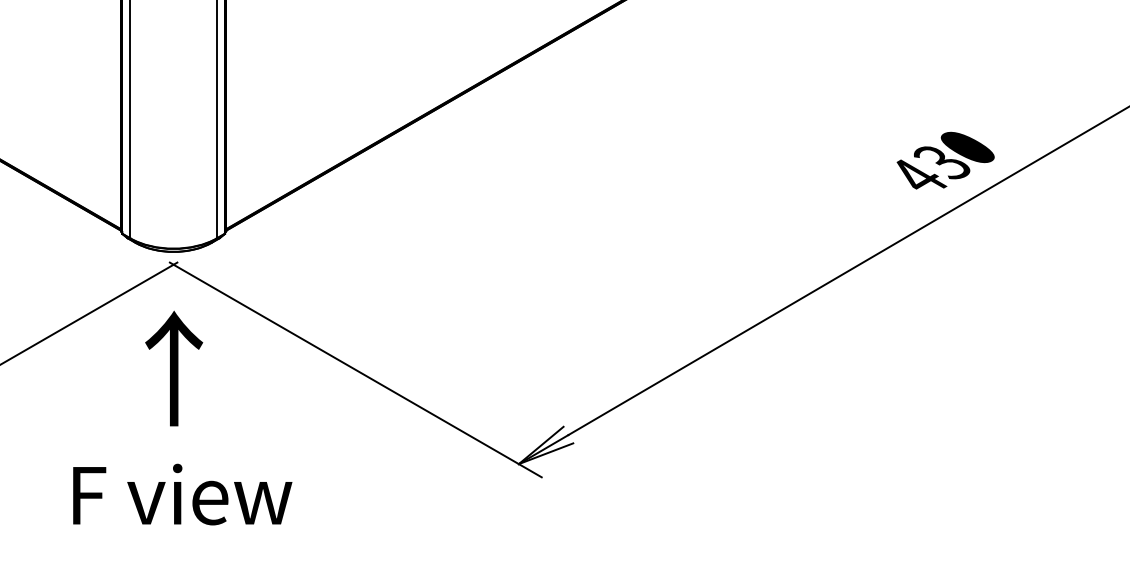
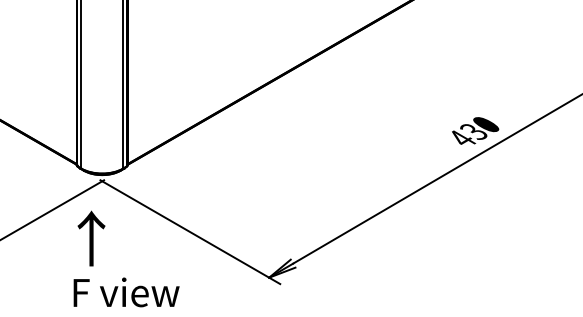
text: (174, 368) -> (91, 238), moved
text: (182, 494) -> (126, 292), moved

